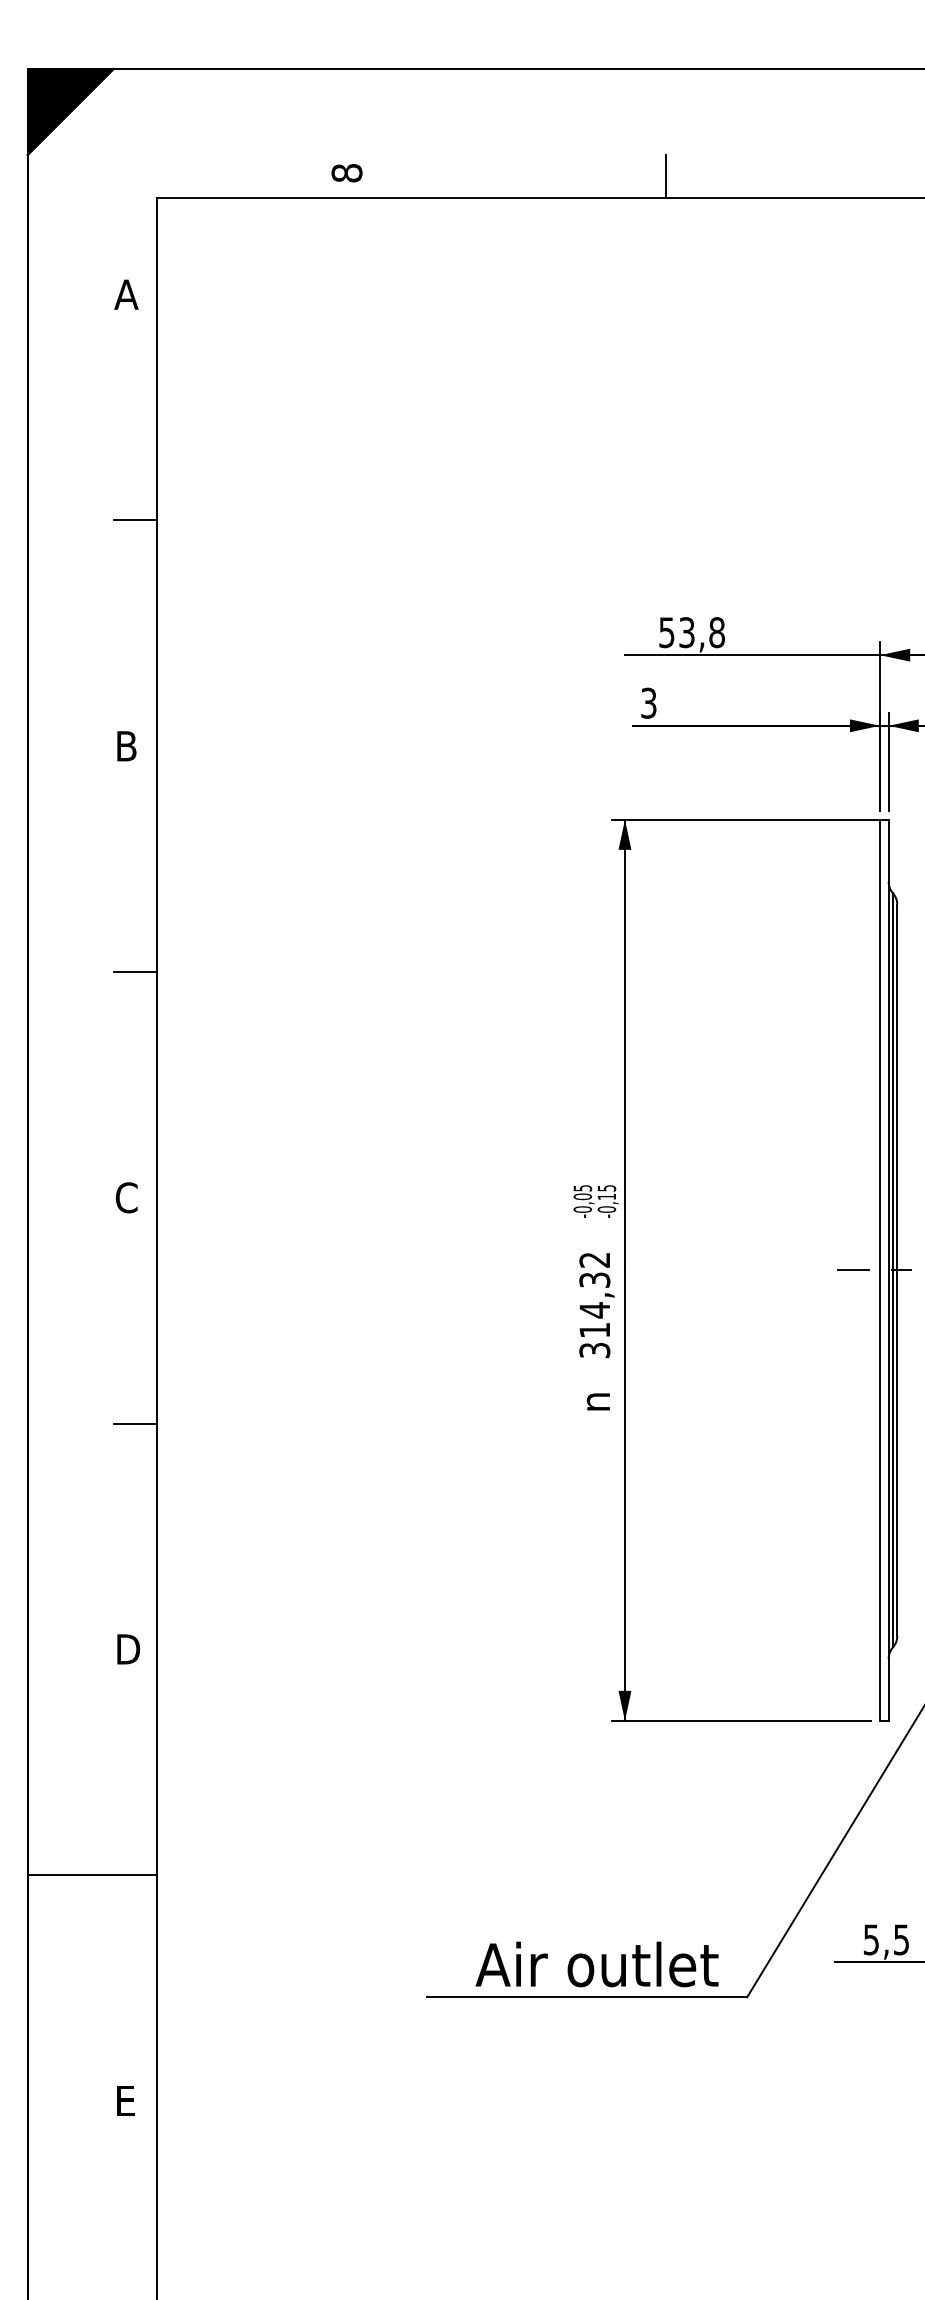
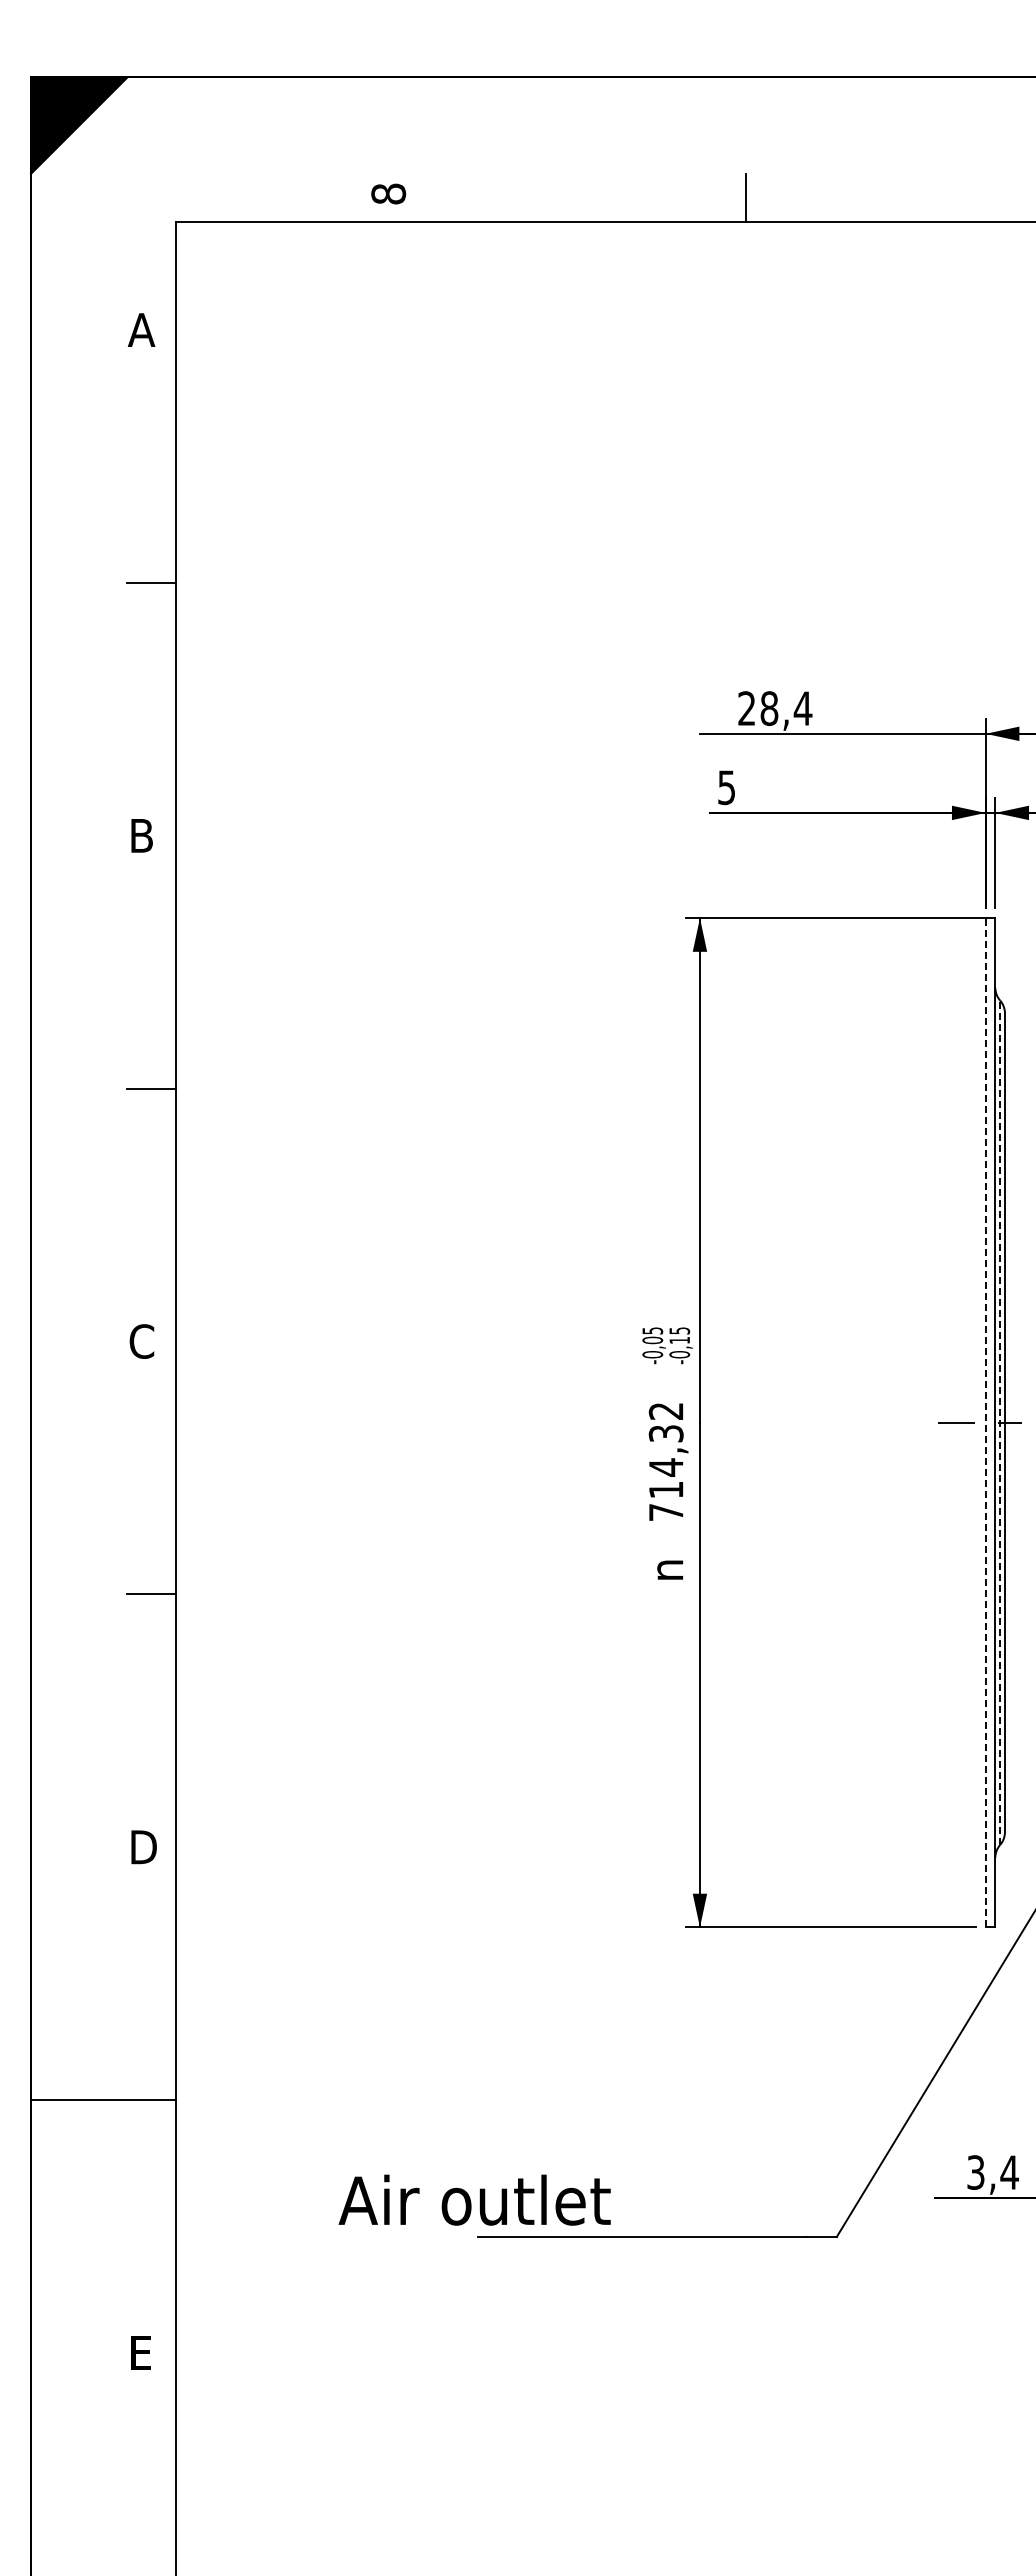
text: (692, 632) -> (775, 708), 53,8 -> 28,4
text: (648, 703) -> (726, 787), 3 -> 5
line: (879, 1270) -> (985, 1422), solid -> dashed
line: (893, 1270) -> (1000, 1422), solid -> dashed
text: (594, 1350) -> (665, 1512), 314,32 -> 714,32
text: (887, 1939) -> (993, 2172), 5,5 -> 3,4
text: (596, 1963) -> (474, 2199), moved

